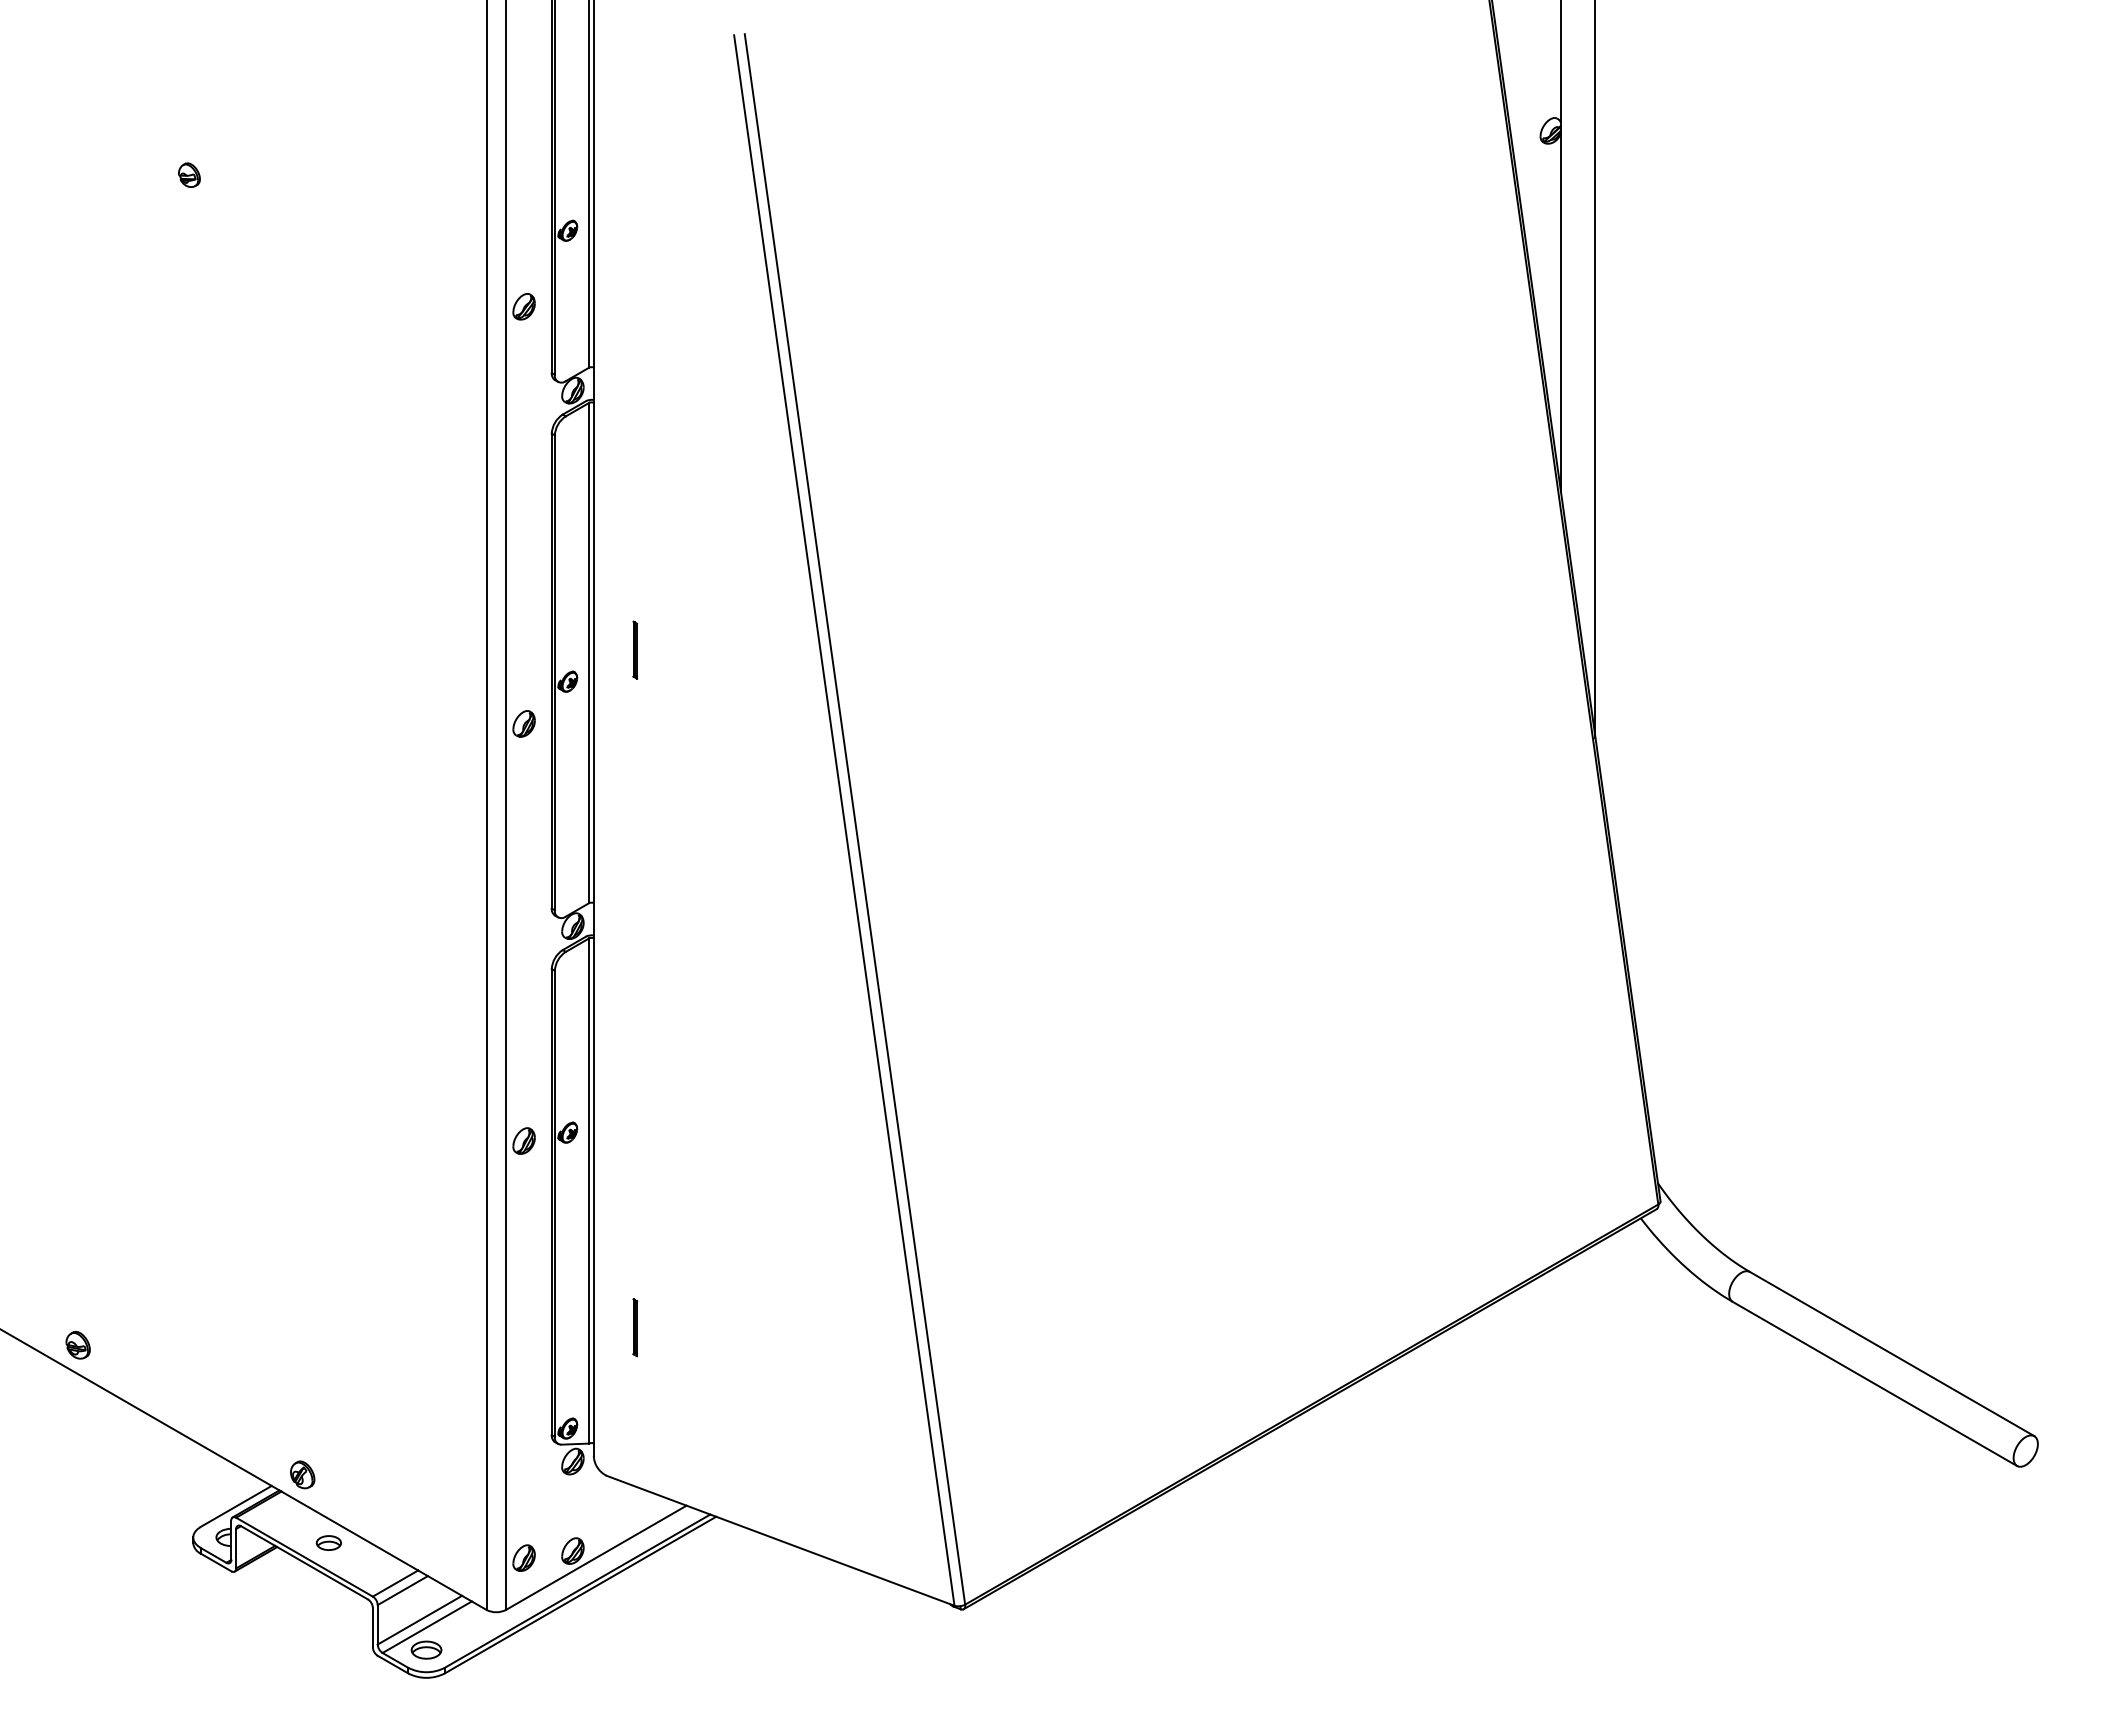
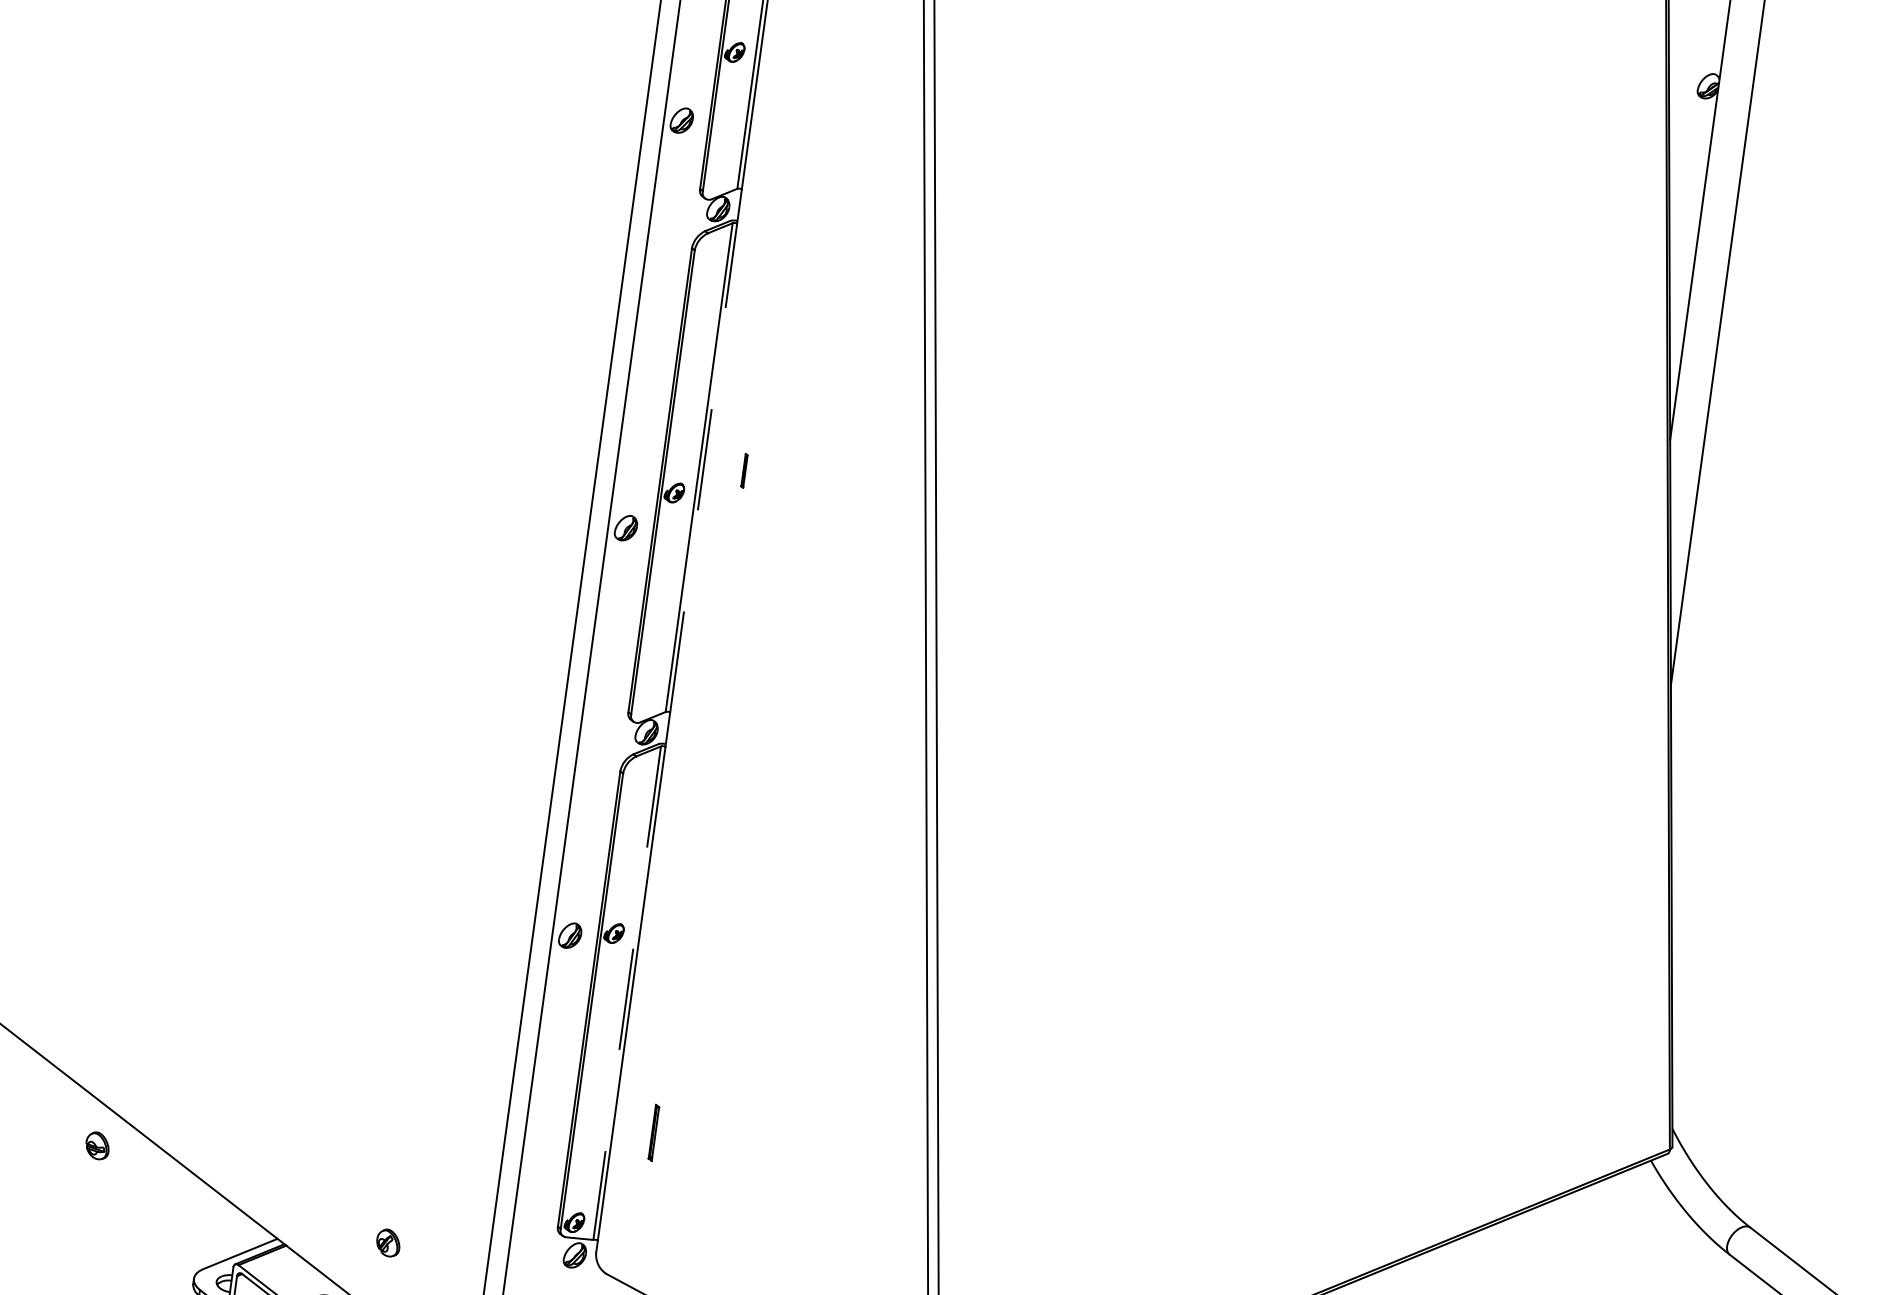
part: (634, 649) -> (743, 470), size x0.6
line: (593, 652) -> (703, 467), solid -> dashed
line: (589, 1190) -> (627, 992), solid -> dashed
part: (77, 1344) -> (97, 1145), moved
part: (302, 1474) -> (388, 1242), moved

